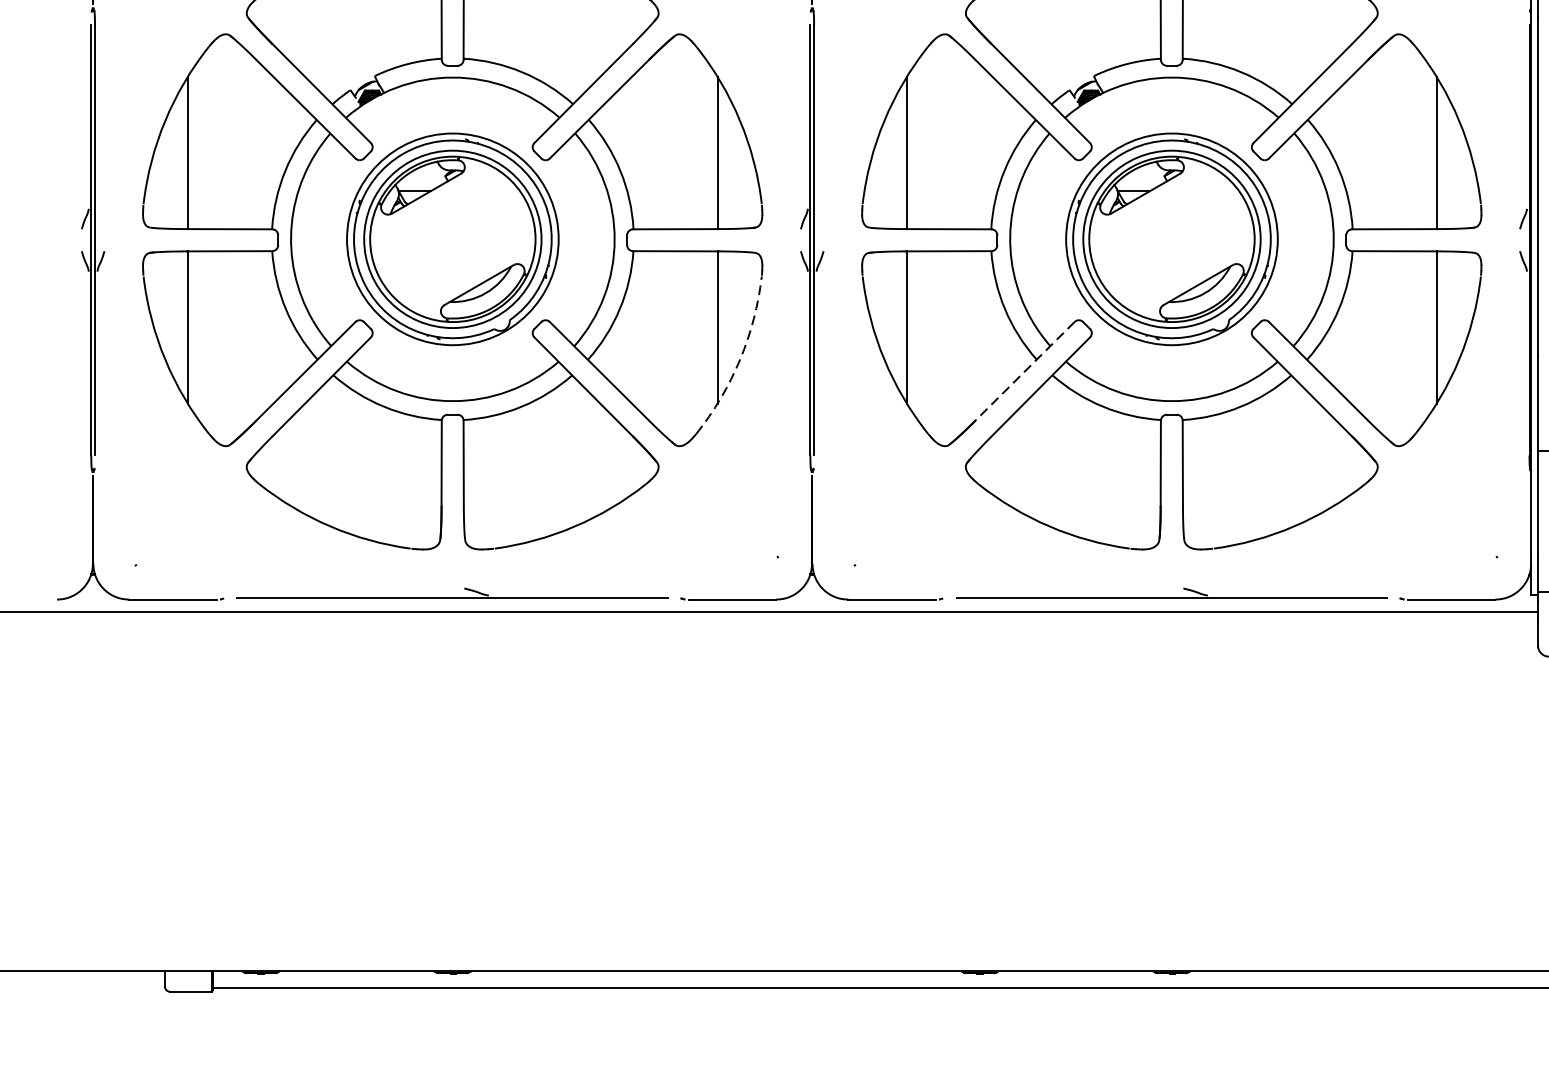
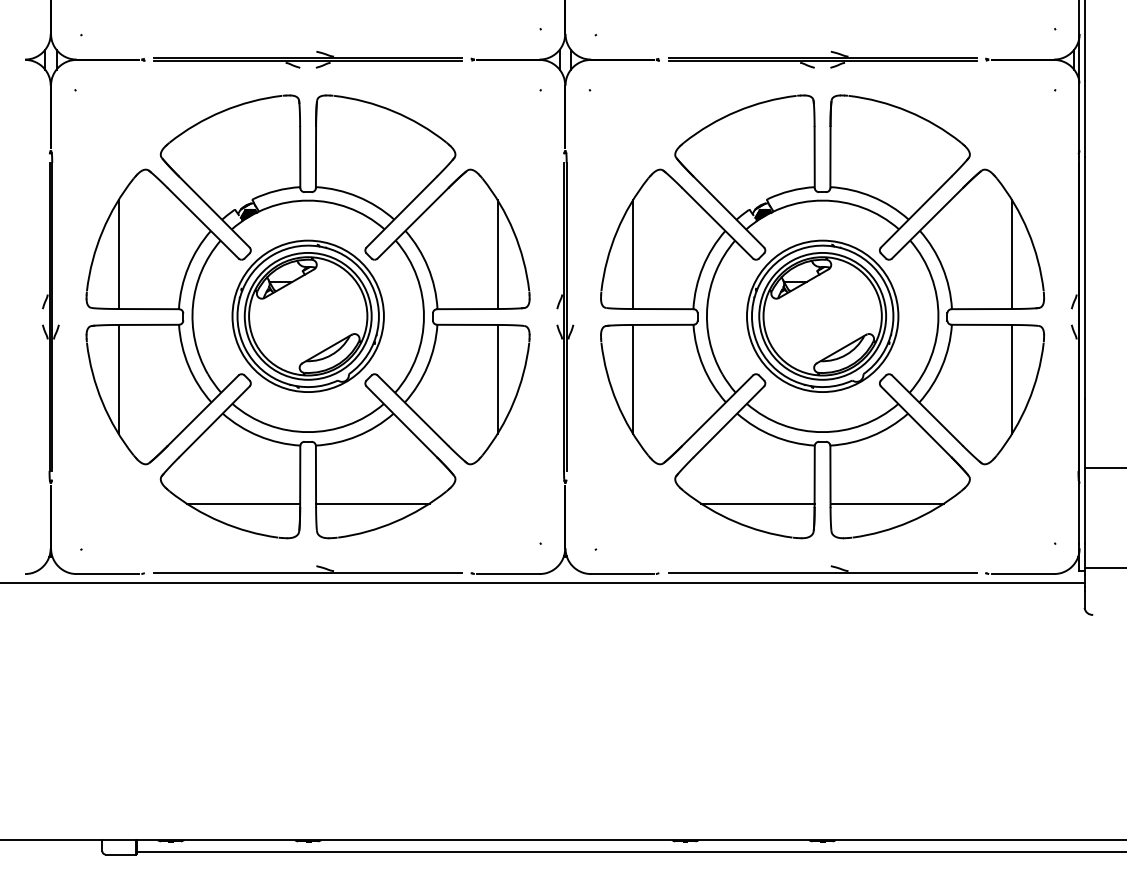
arc: (739, 359) -> (513, 402), dashed -> solid
line: (1024, 370) -> (717, 410), dashed -> solid
line: (362, 500) -> (243, 503), added
line: (542, 500) -> (372, 503), added
line: (1080, 500) -> (757, 503), added
line: (1262, 500) -> (887, 503), added

